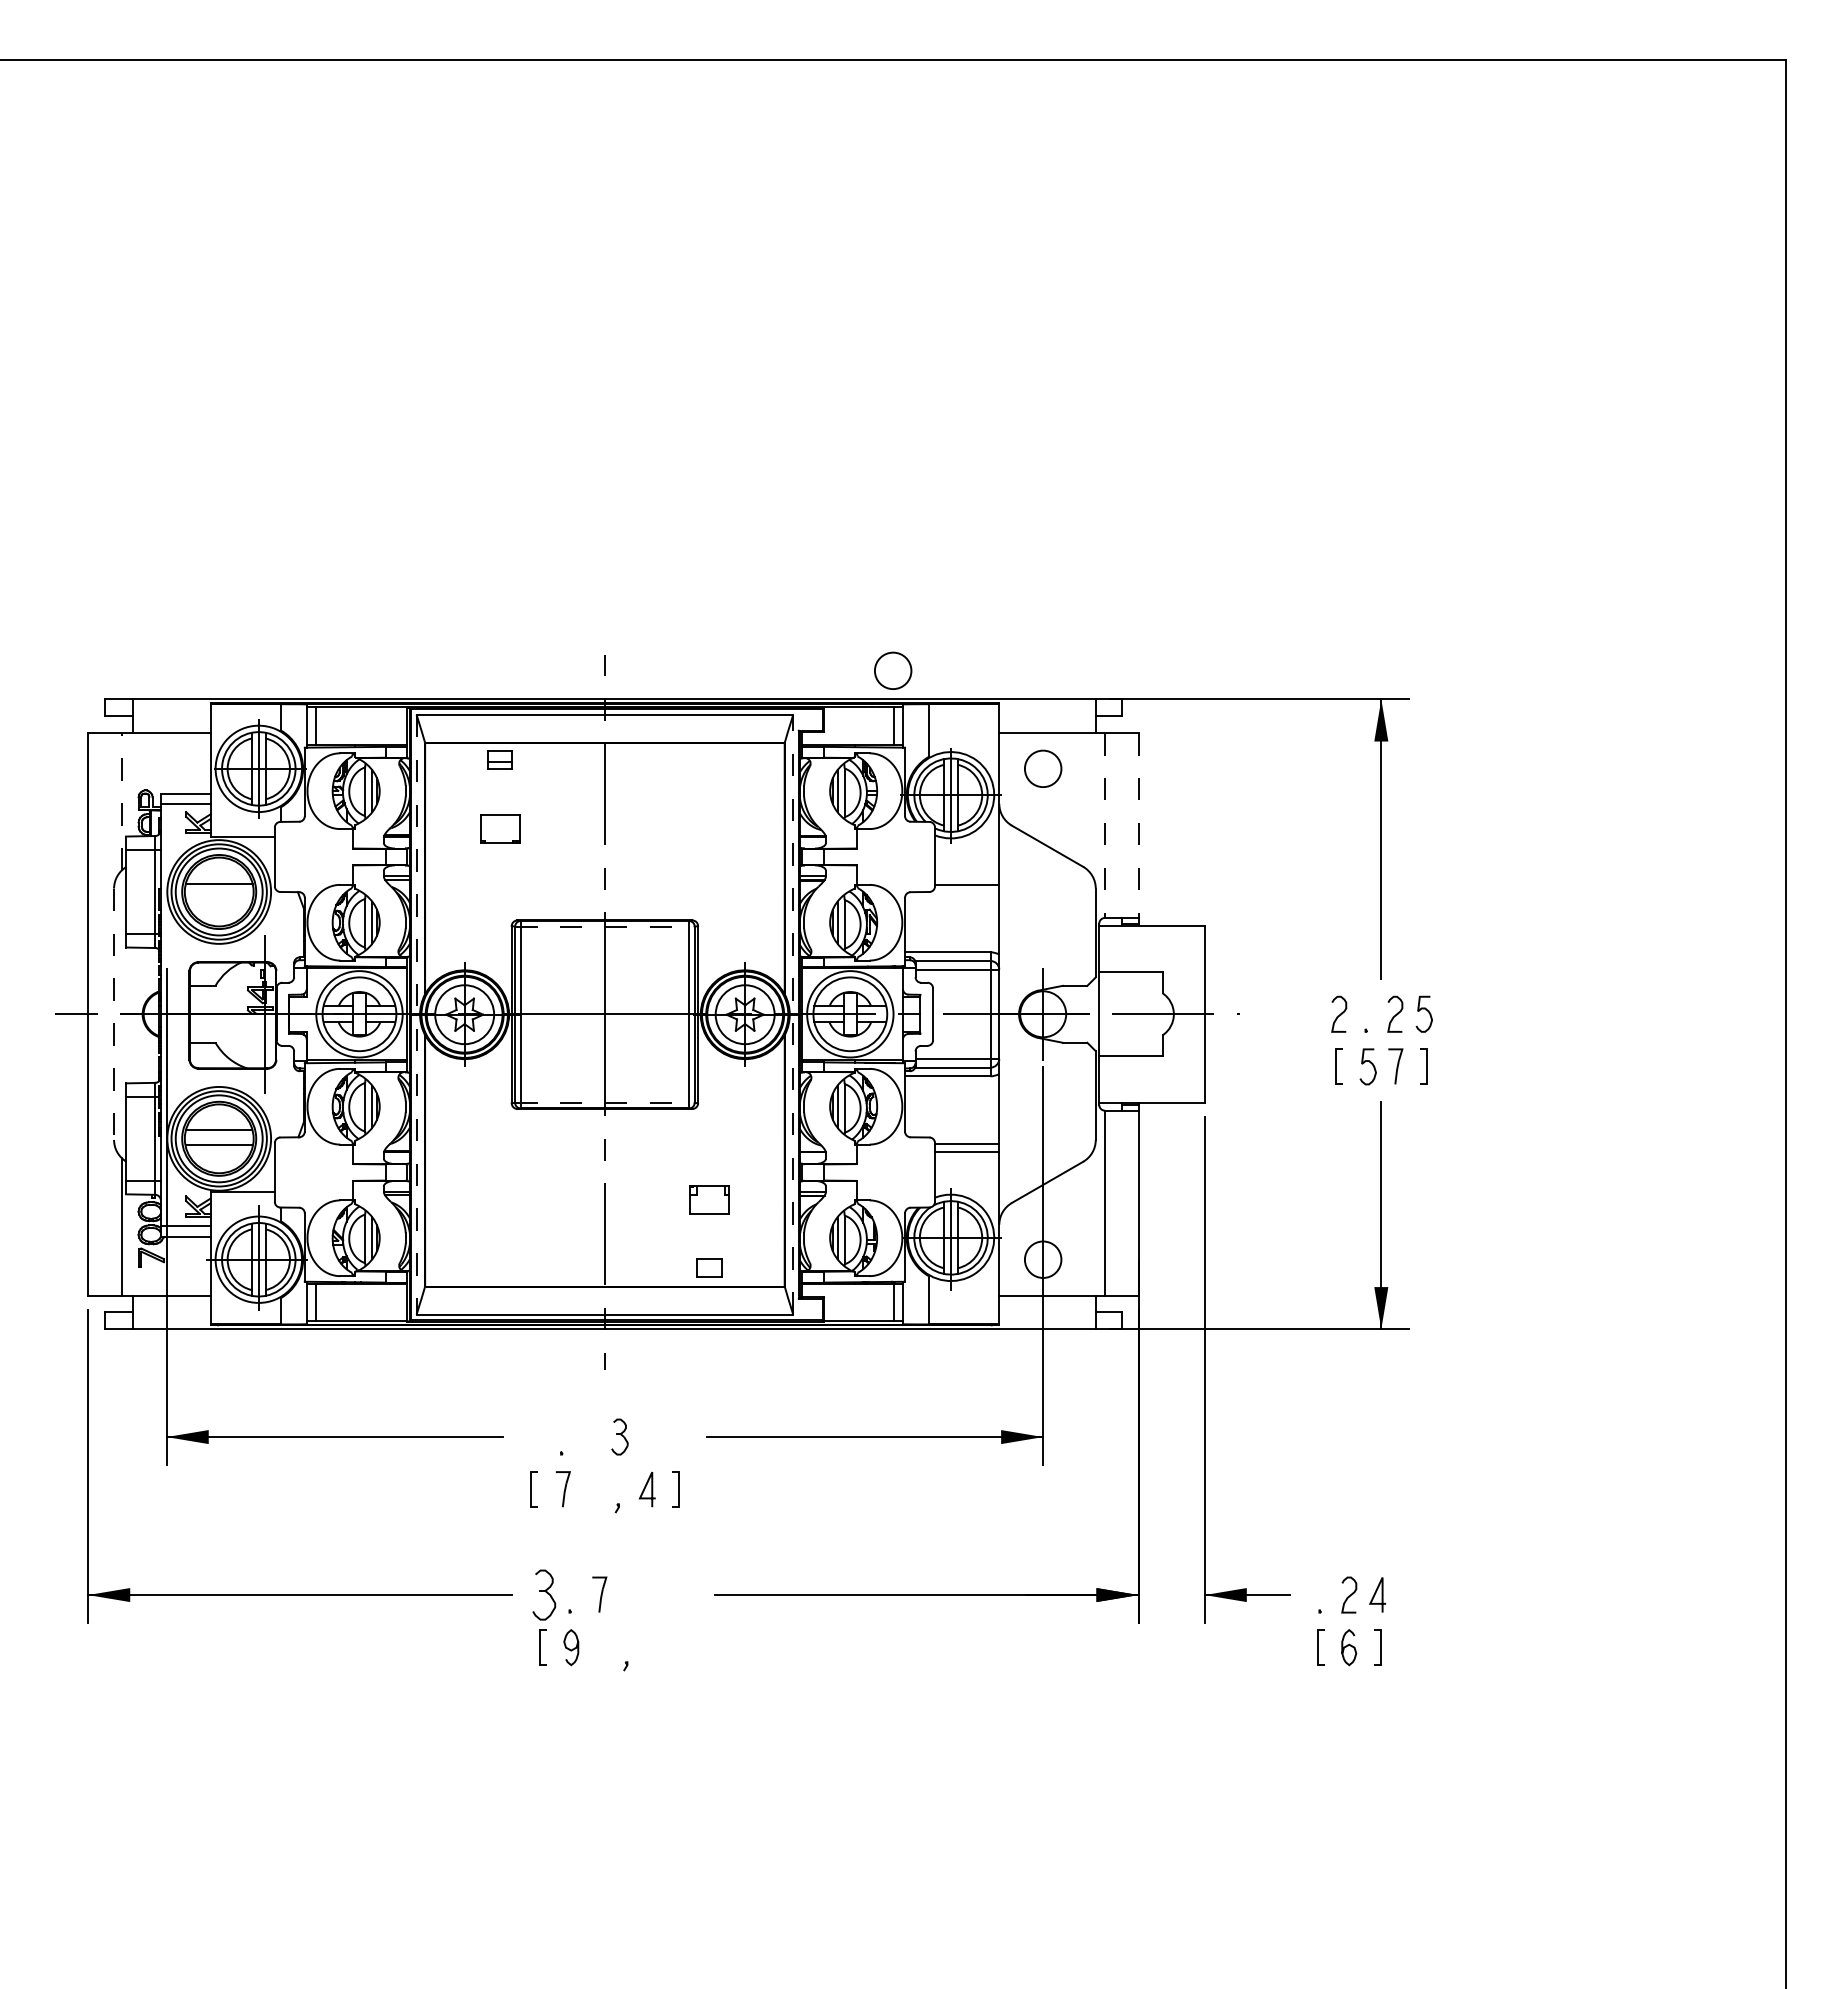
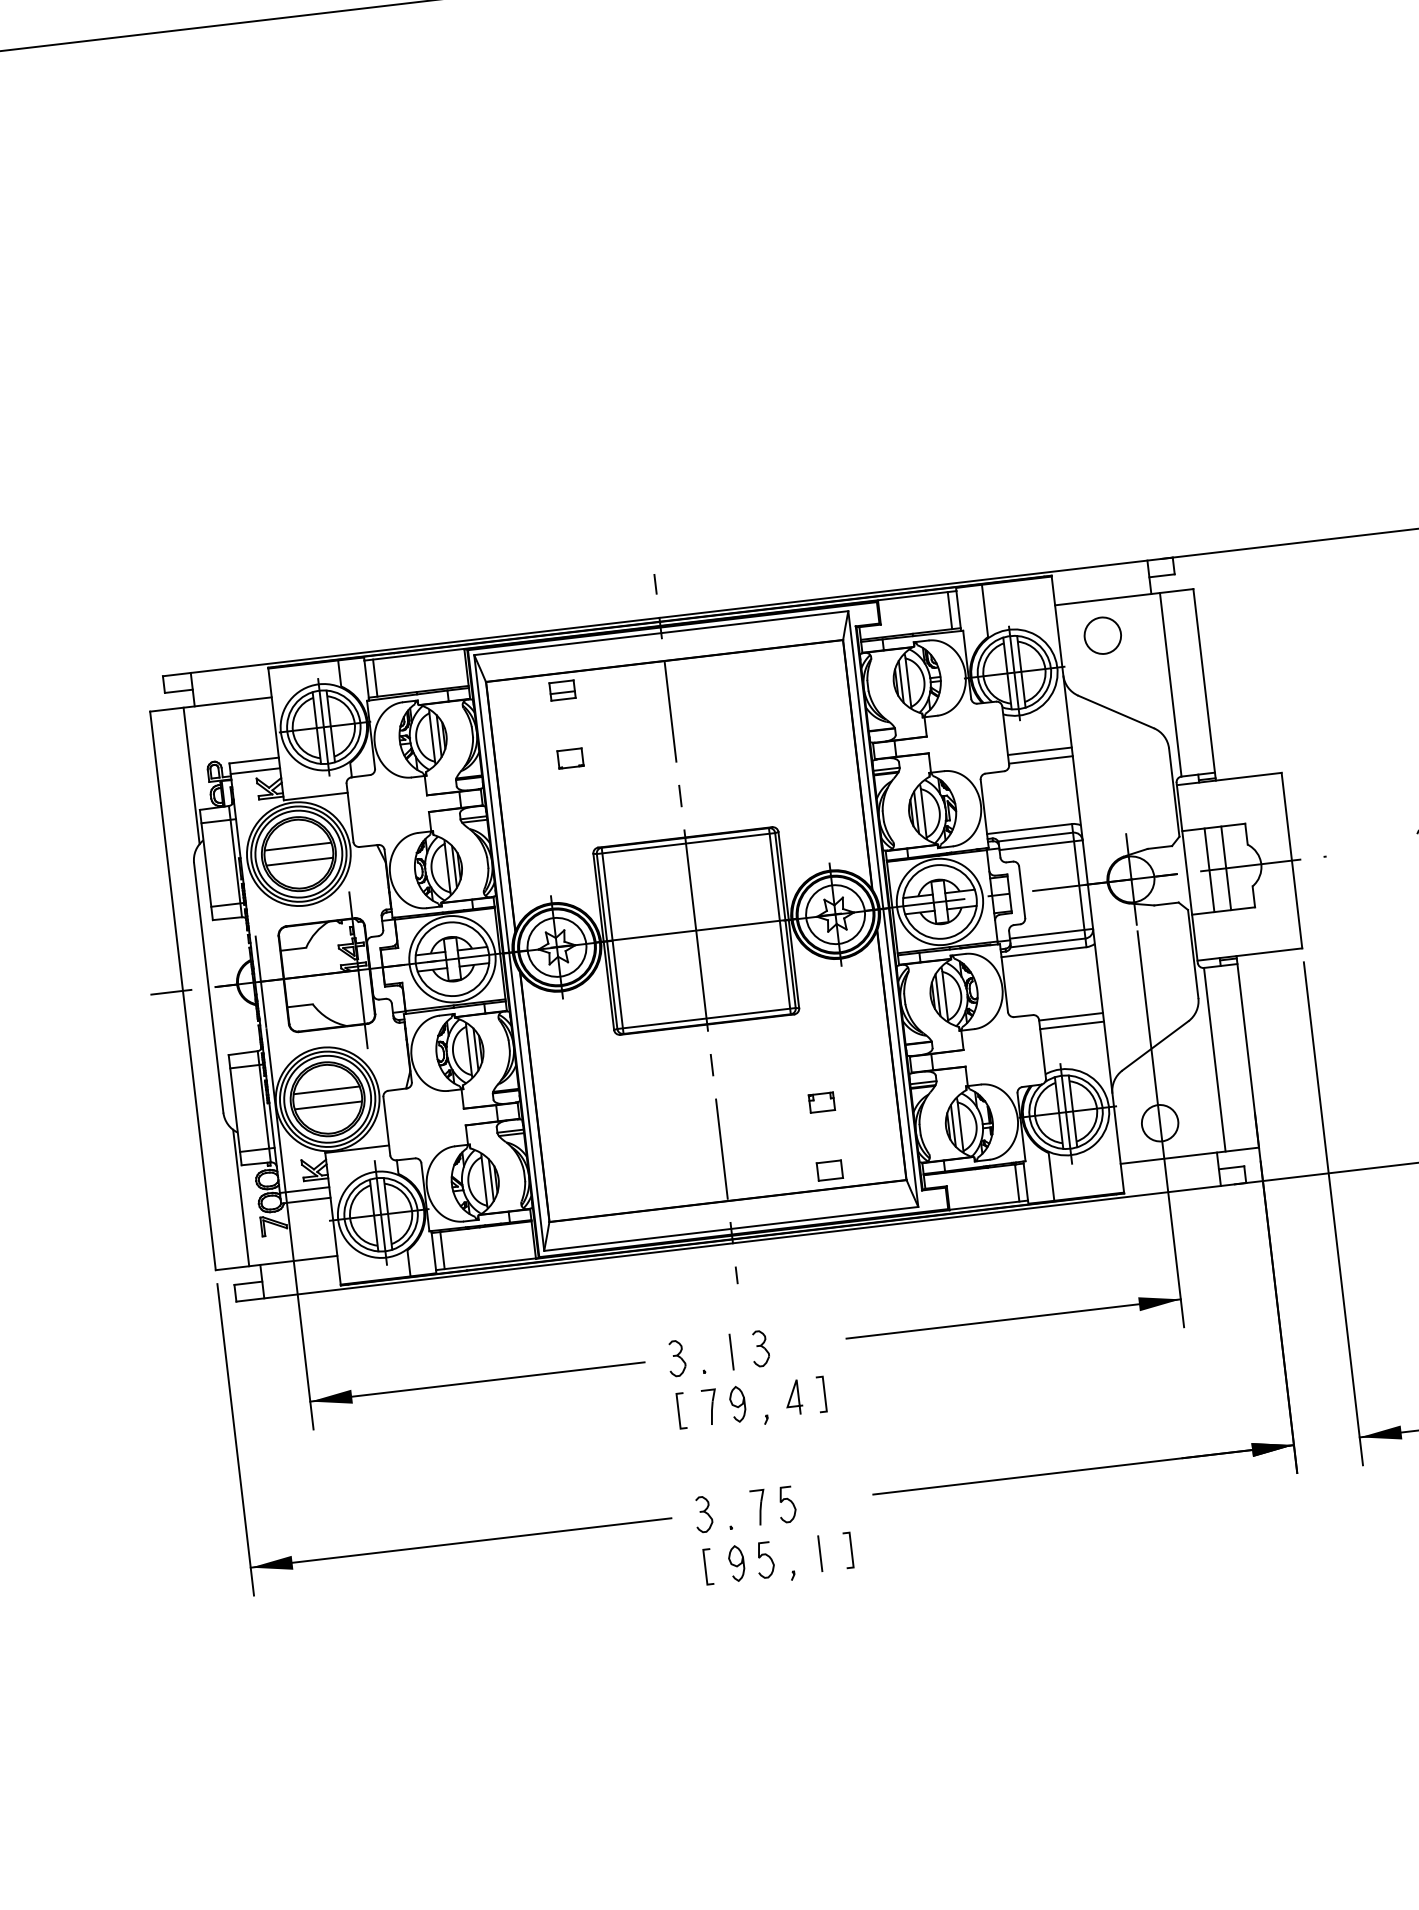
circle: (893, 670) -> (942, 555), removed
line: (121, 801) -> (191, 775), dashed -> solid
line: (1104, 826) -> (1170, 685), dashed -> solid
part: (499, 828) -> (569, 758), size x0.62
line: (1138, 830) -> (1204, 685), dashed -> solid
line: (967, 876) -> (1040, 751), added
line: (218, 899) -> (299, 861), added
line: (604, 926) -> (685, 843), dashed -> solid
line: (114, 1014) -> (209, 988), dashed -> solid
line: (416, 1014) -> (509, 952), dashed -> solid
line: (793, 1014) -> (883, 908), dashed -> solid
line: (1121, 1014) -> (1209, 870), added
line: (1138, 1014) -> (1226, 868), added
line: (604, 1102) -> (706, 1018), dashed -> solid
part: (709, 1199) -> (821, 1102), size x0.62
part: (535, 1436) -> (676, 1358), added
line: (590, 1436) -> (731, 1351), added
curve: (589, 1490) -> (736, 1405), added
curve: (627, 1590) -> (785, 1500), added
part: (543, 1594) -> (702, 1514), size x0.71
curve: (602, 1644) -> (767, 1556), added
line: (655, 1647) -> (820, 1553), added
line: (686, 1647) -> (851, 1549), added

